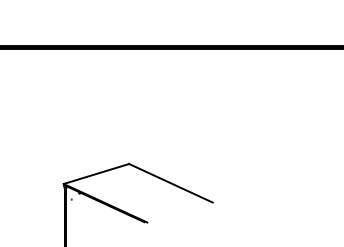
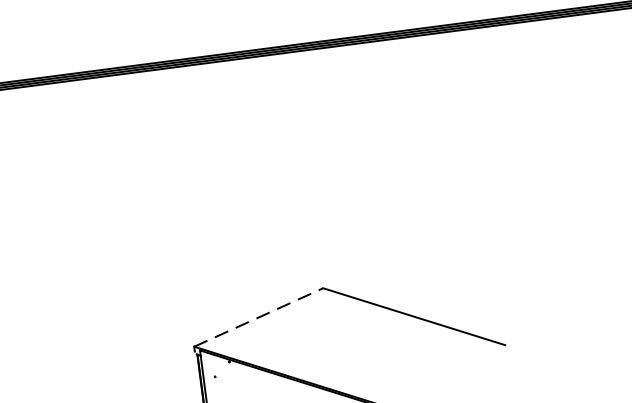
line: (96, 173) -> (258, 316), solid -> dashed

